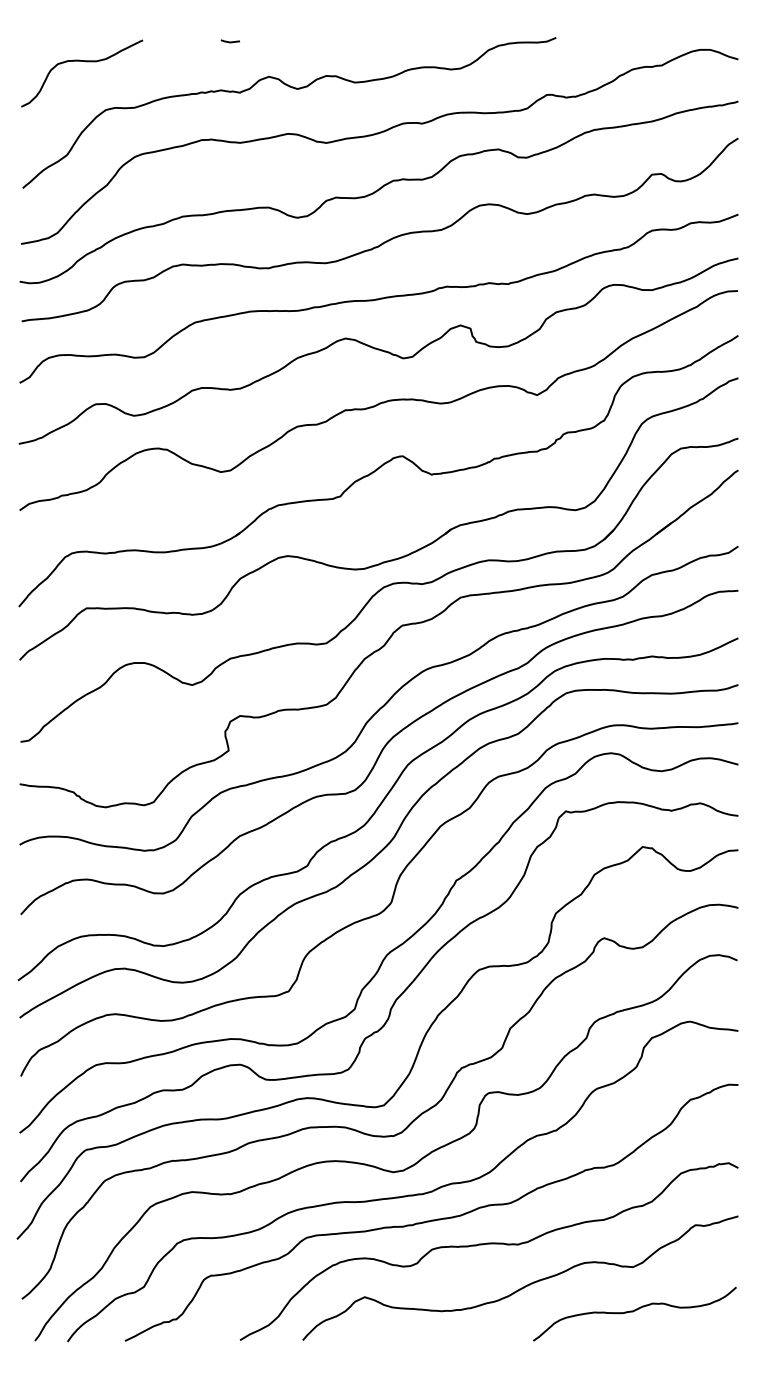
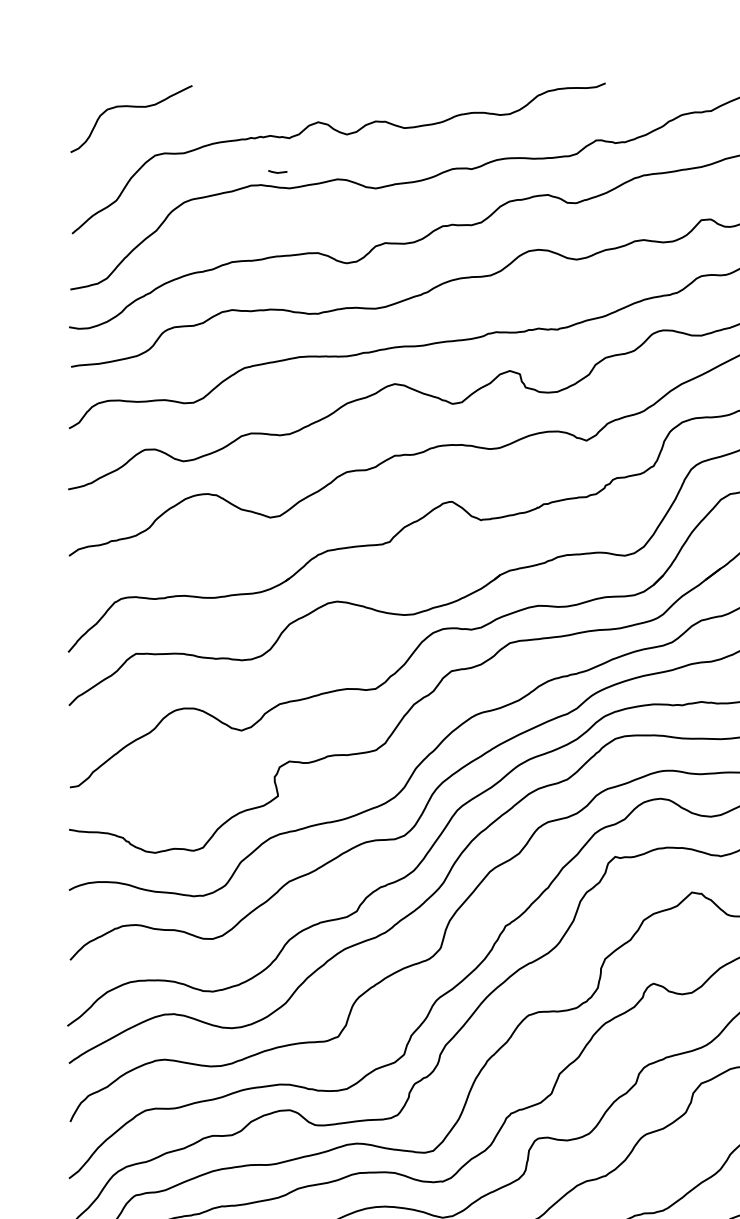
line: (229, 41) -> (276, 172), moved

